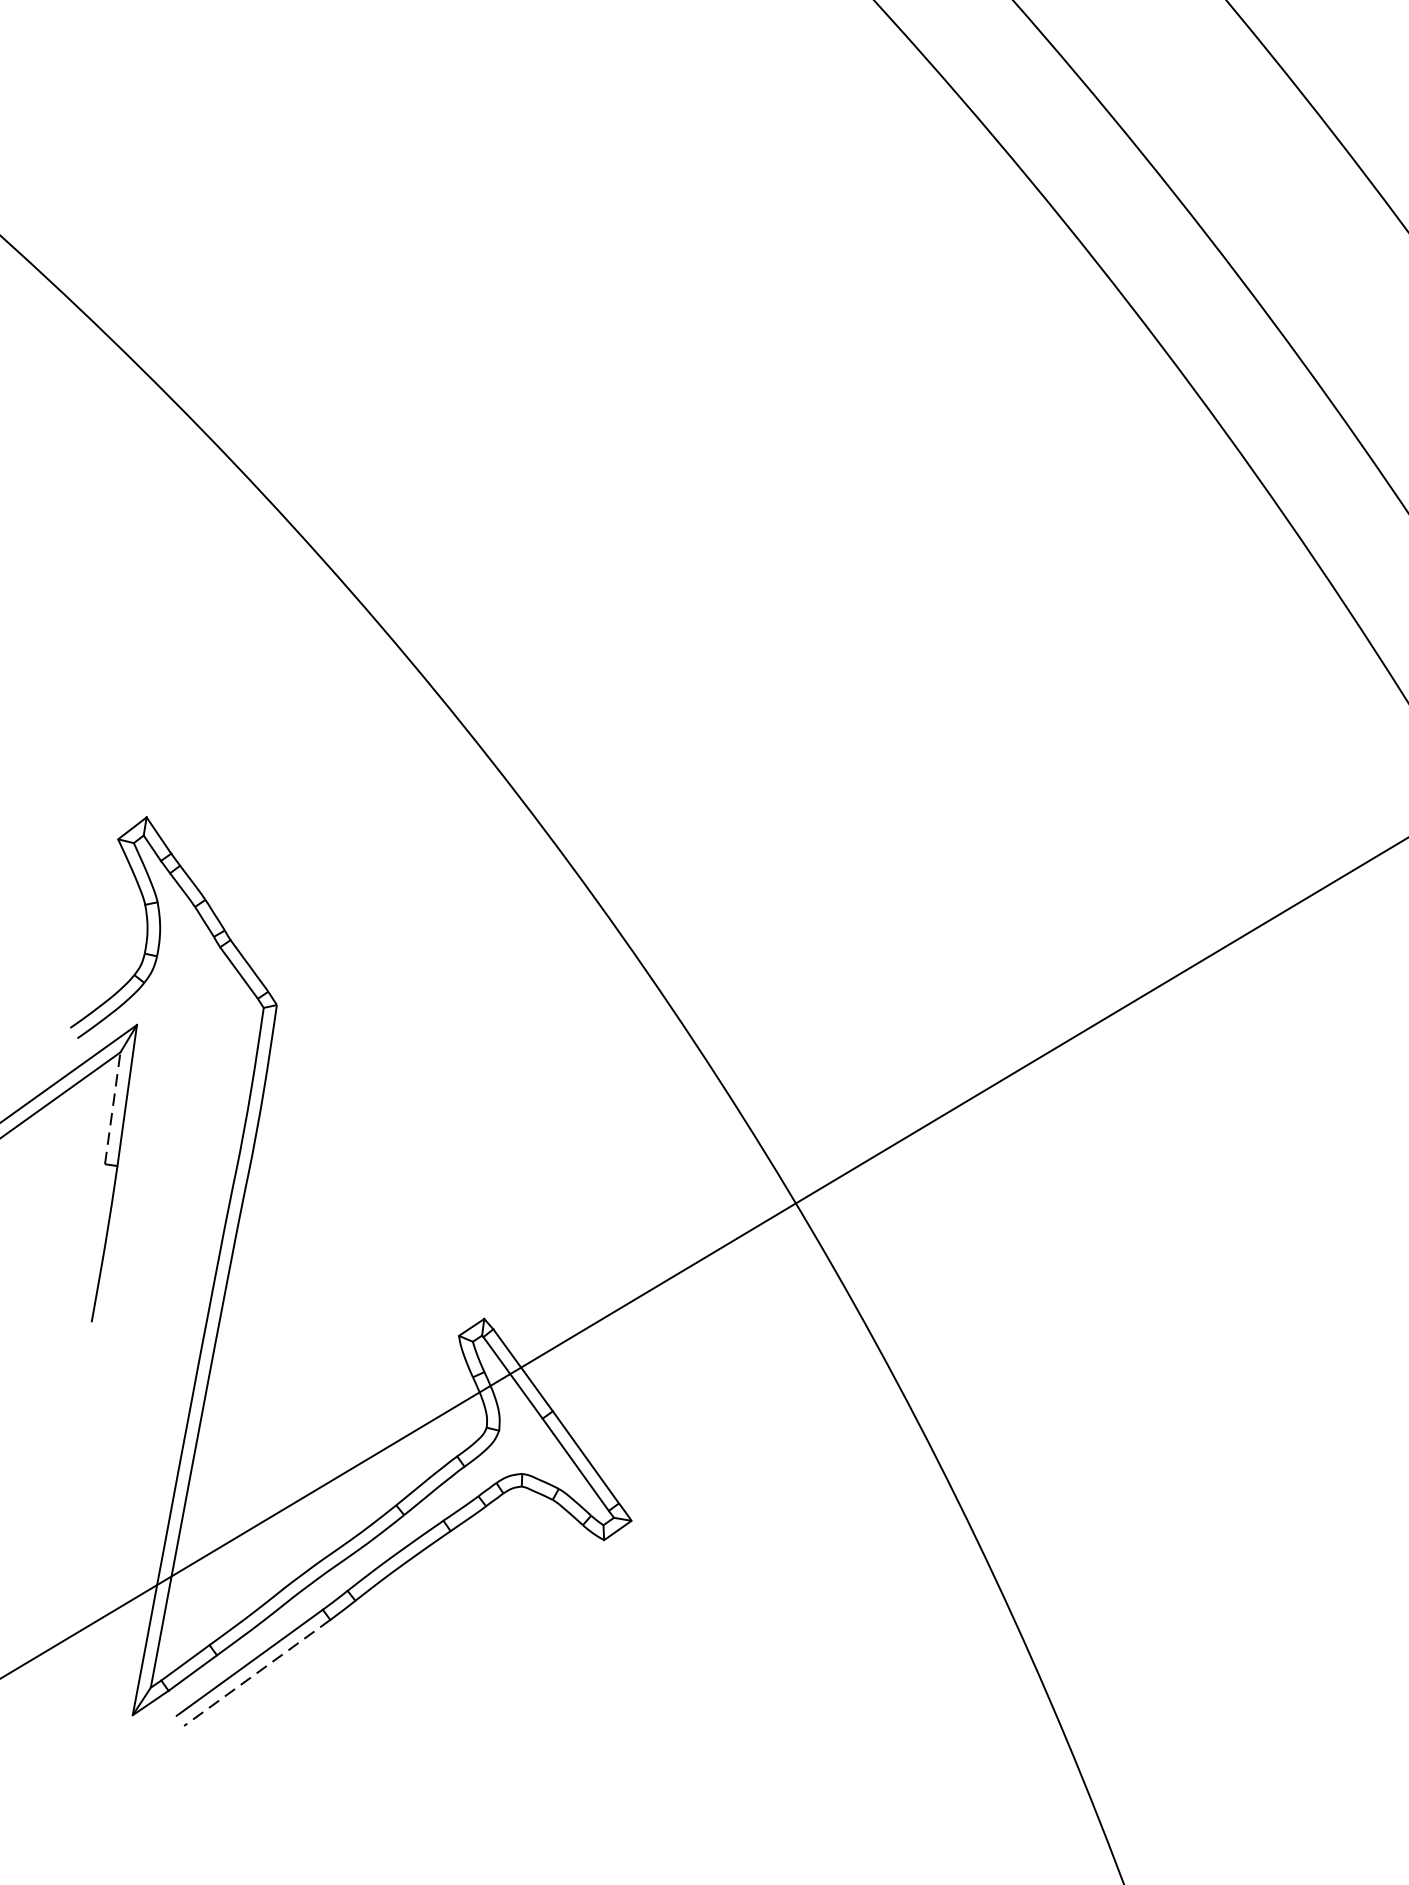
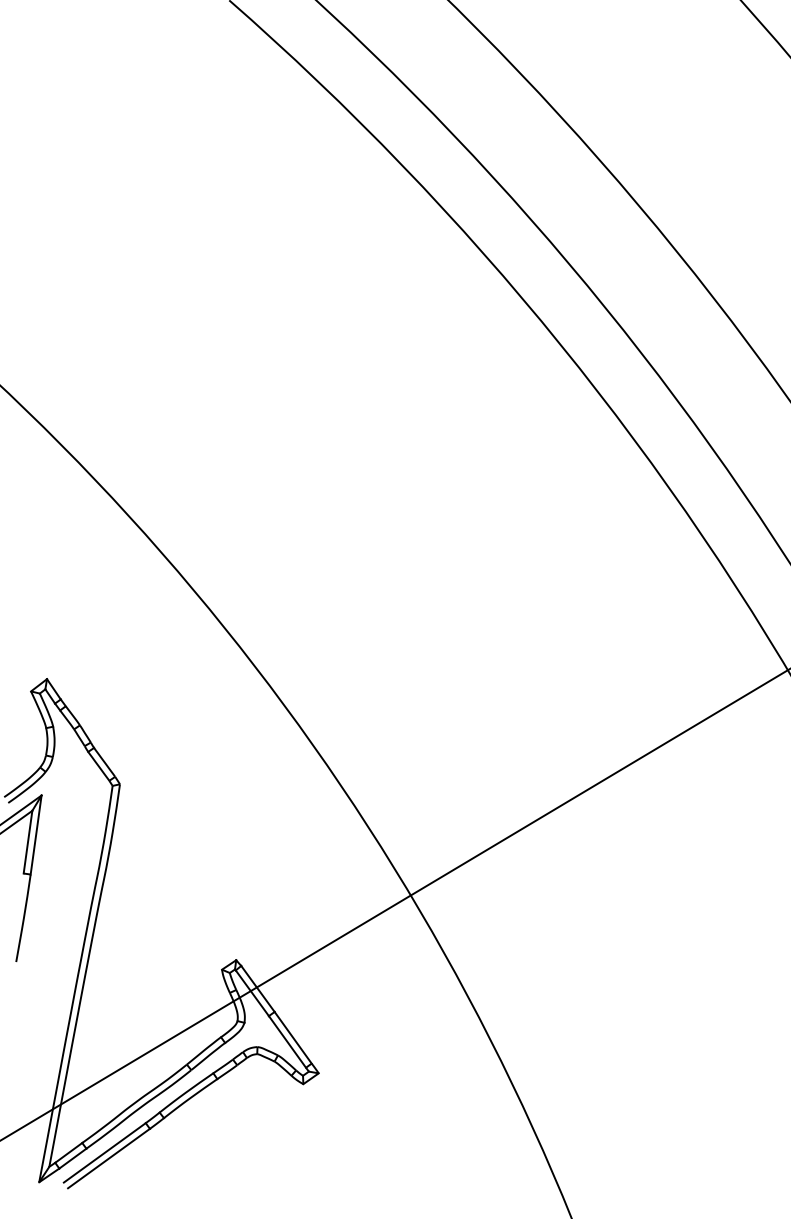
line: (113, 1108) -> (28, 842), dashed -> solid
line: (256, 1672) -> (108, 1158), dashed -> solid

